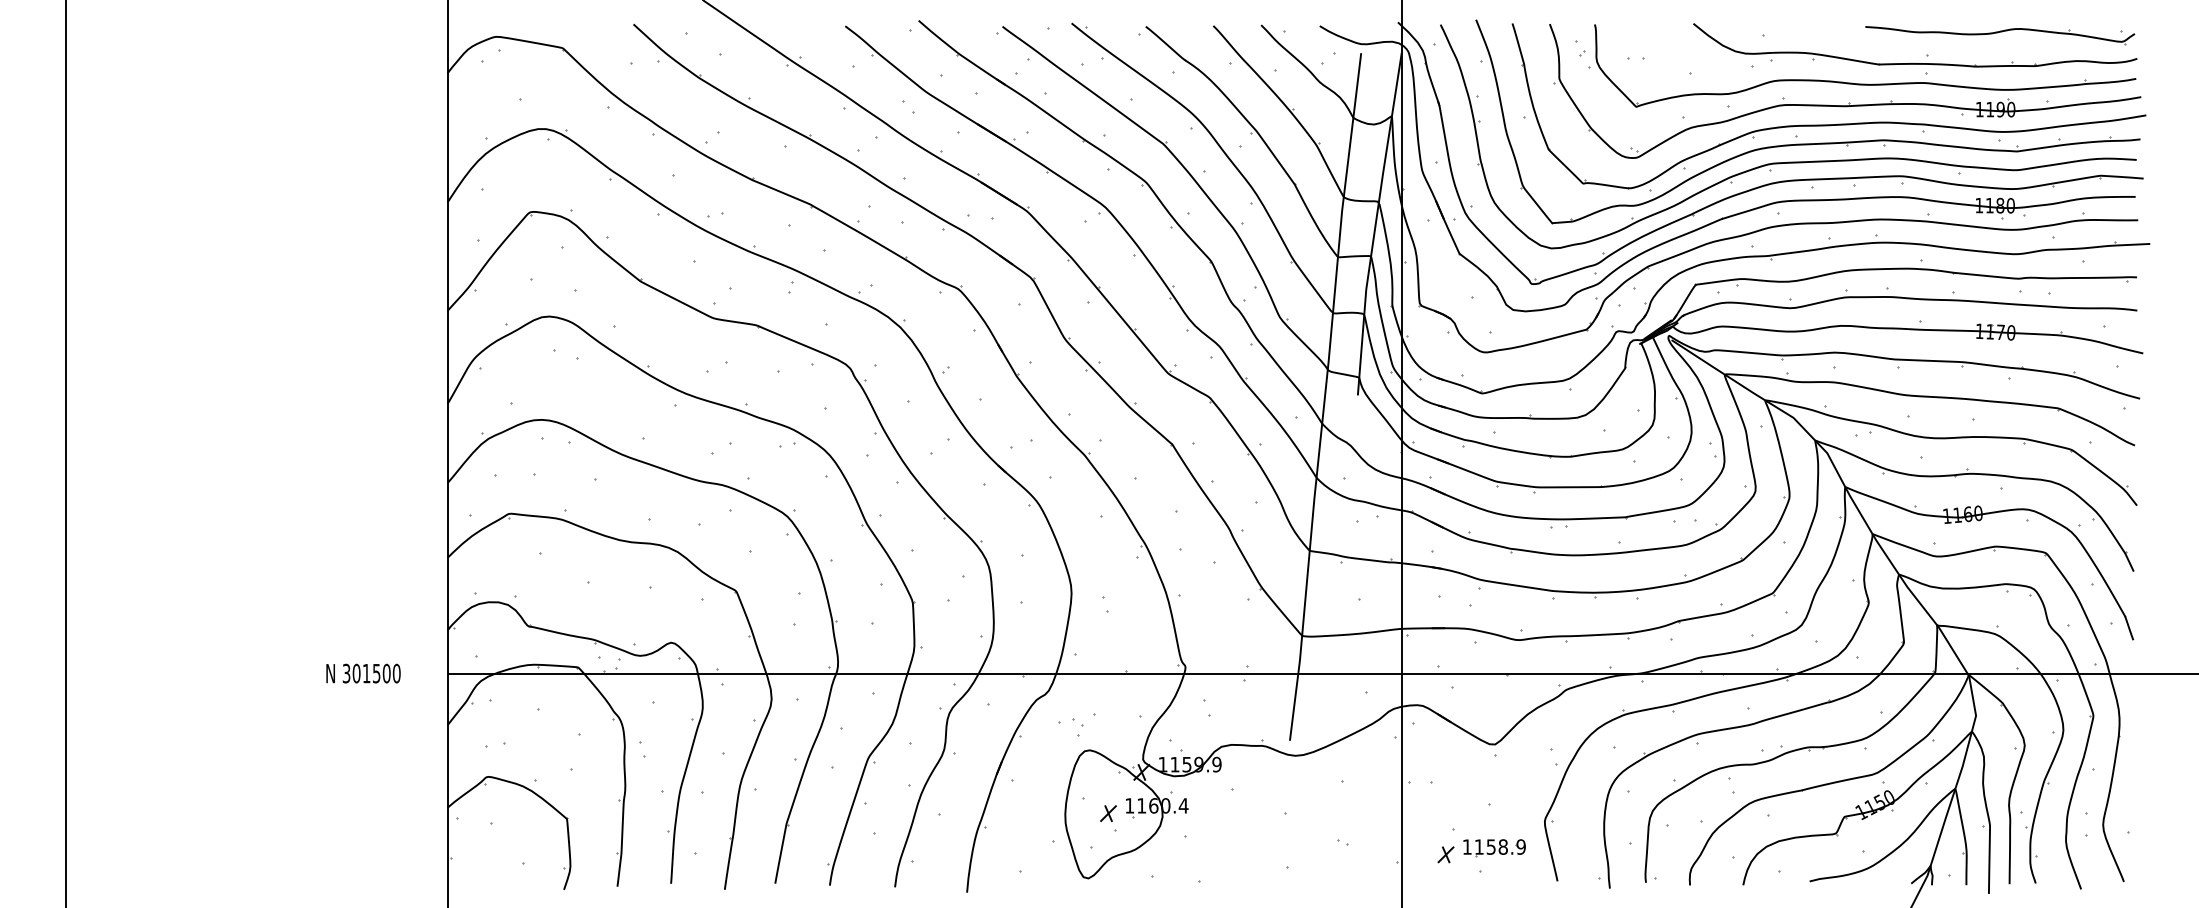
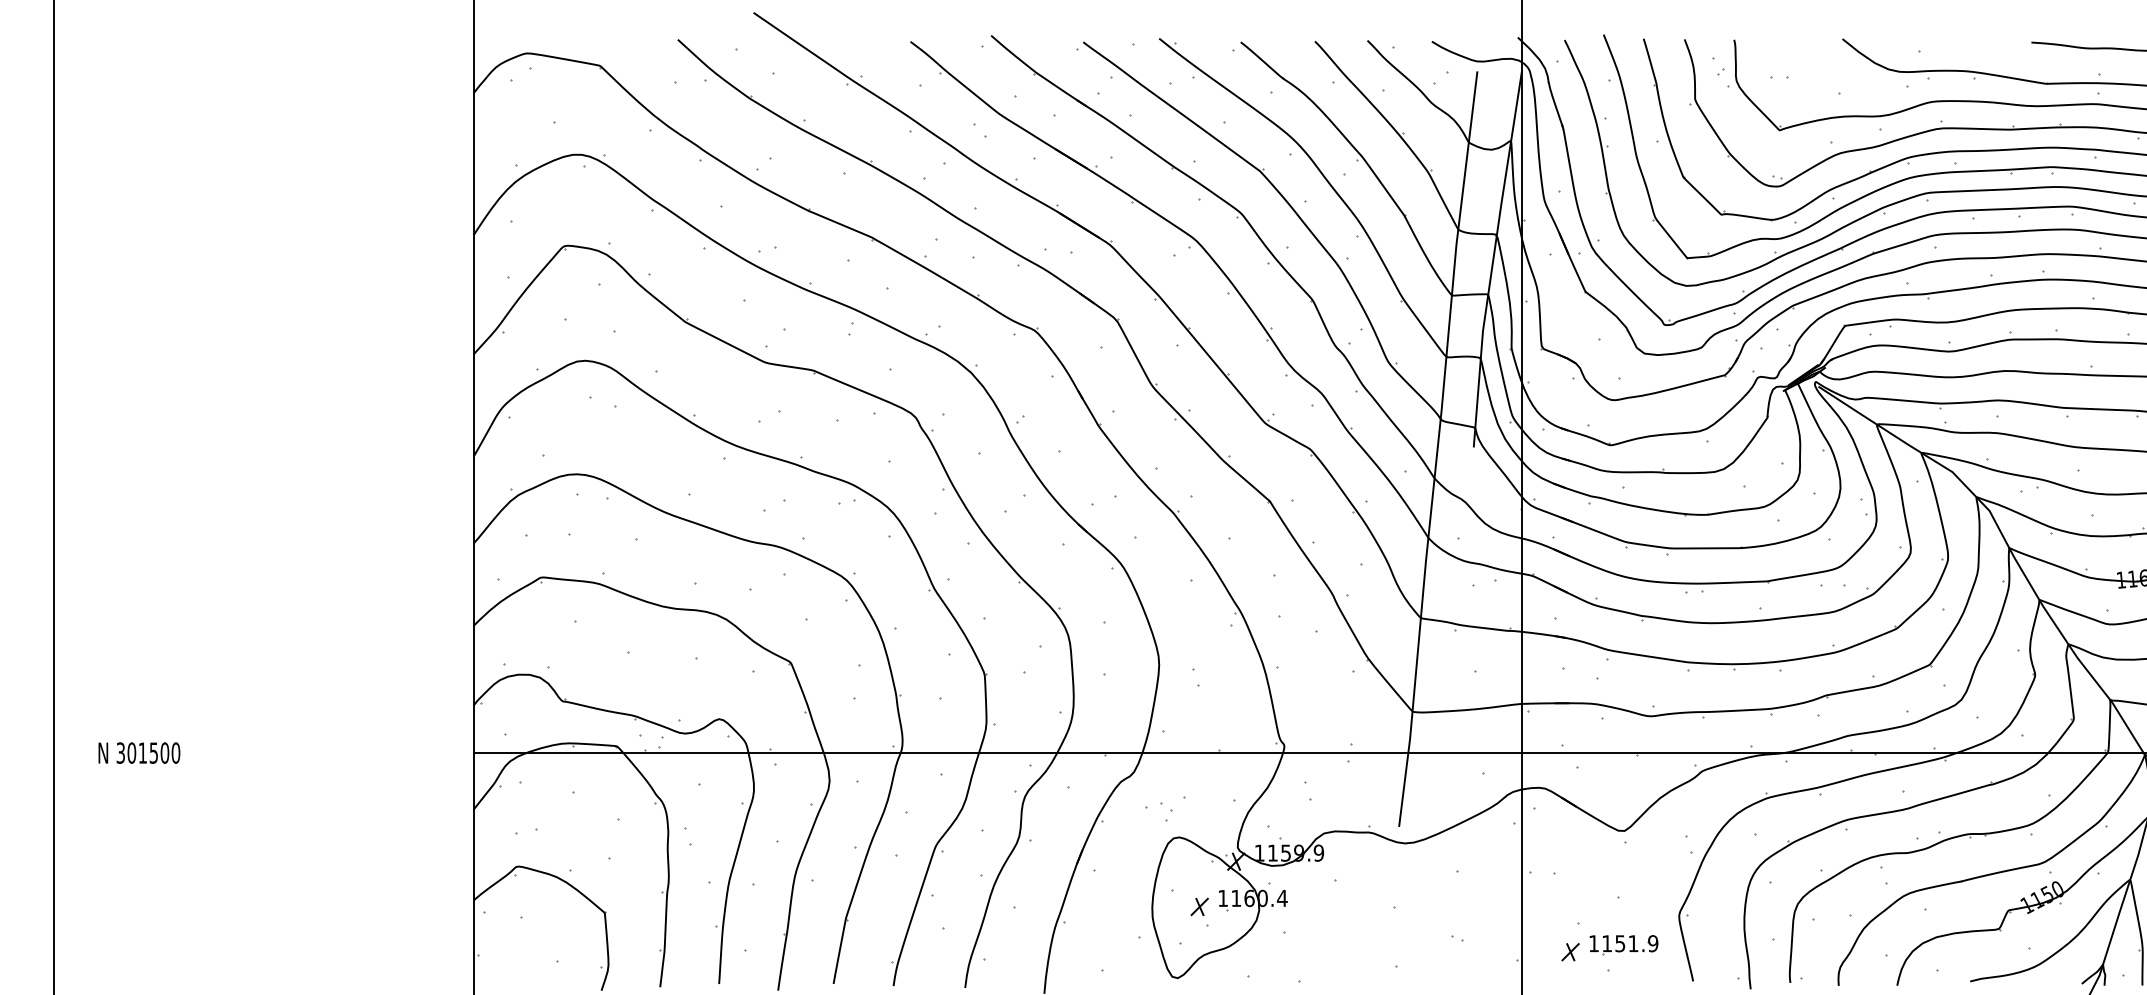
text: (363, 673) -> (139, 752), moved
text: (1502, 846) -> (1632, 943), 1158.9 -> 1151.9

